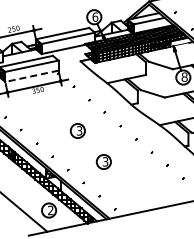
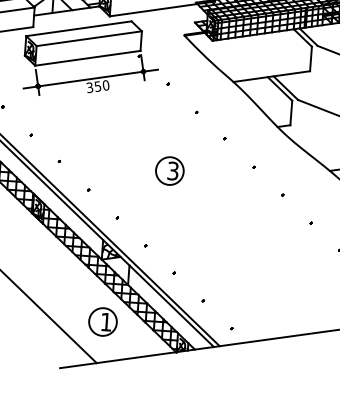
line: (31, 76) -> (86, 58), dashed -> solid
part: (103, 161) -> (215, 233), removed
text: (50, 210) -> (105, 322), 2 -> 1

